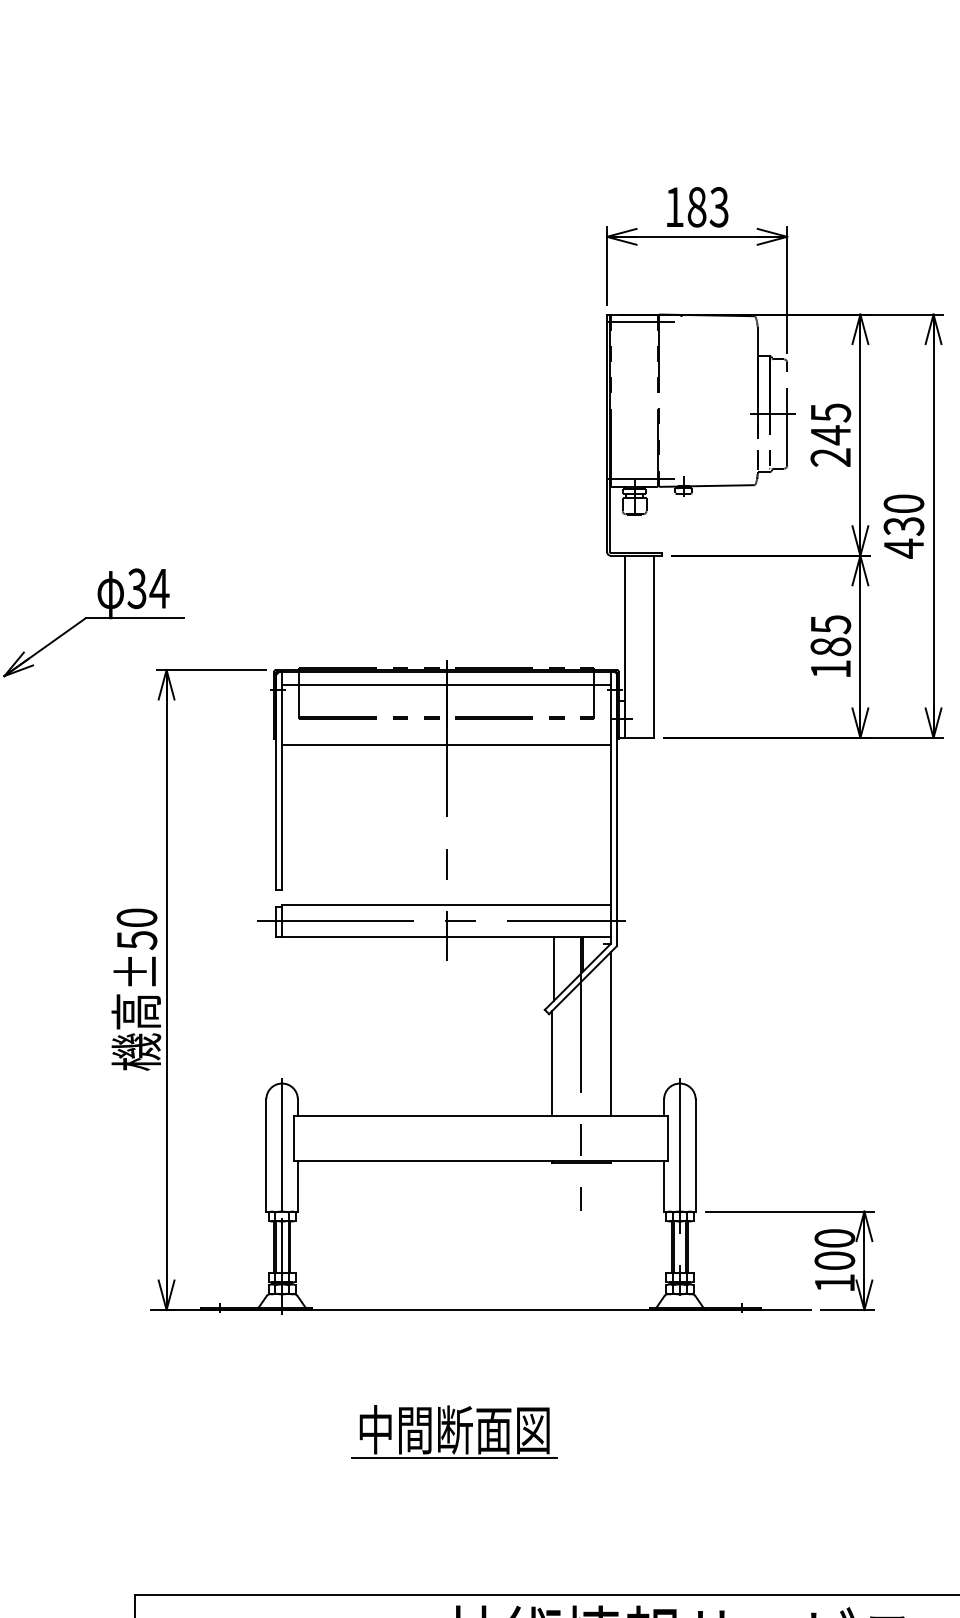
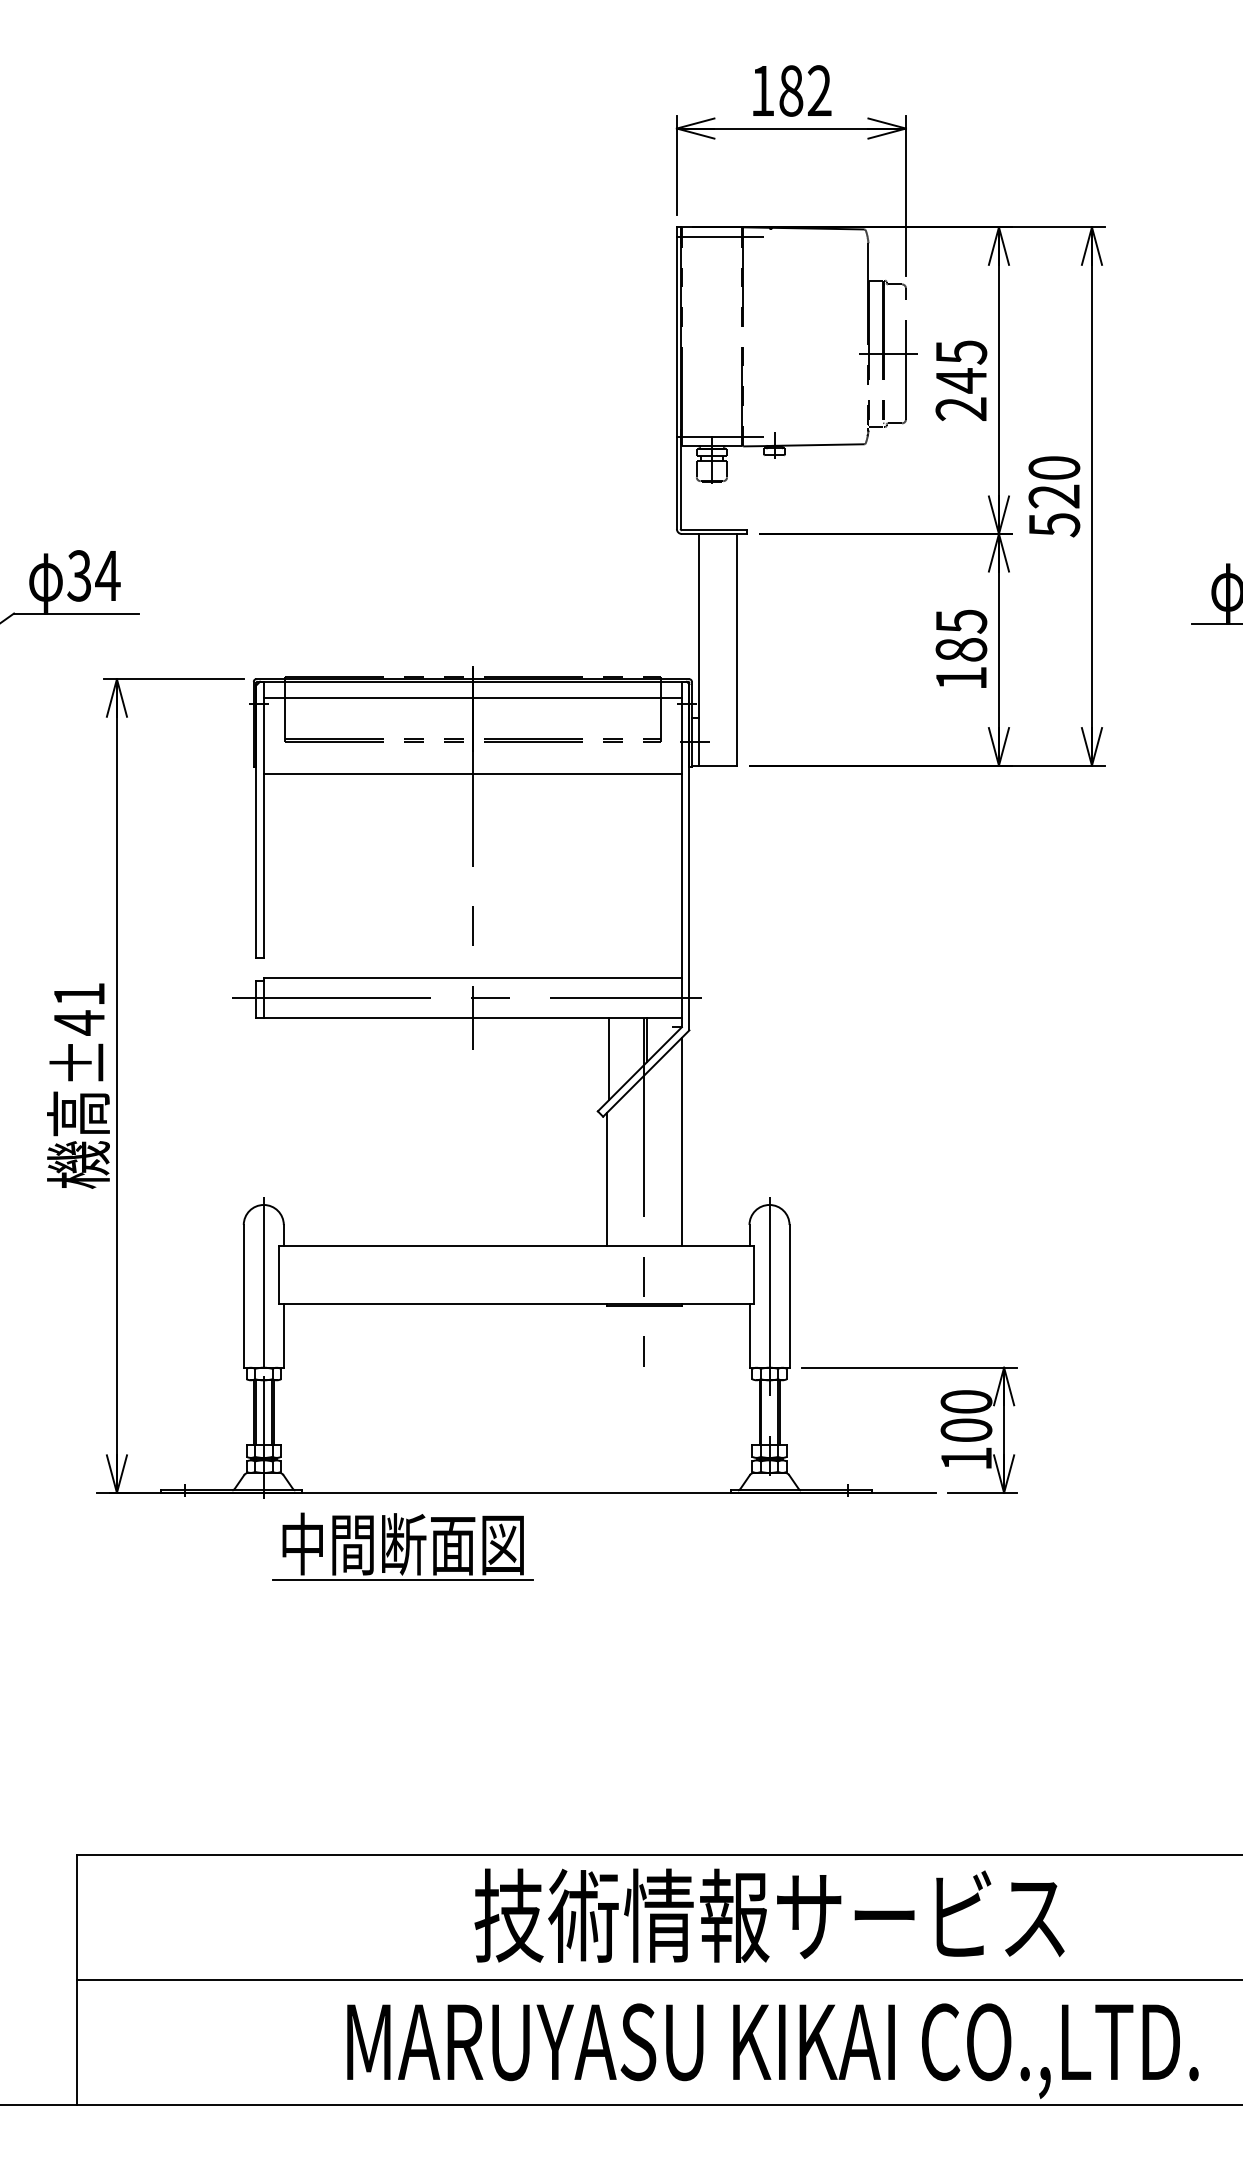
text: (719, 206) -> (819, 90), 183 -> 182
text: (904, 538) -> (1054, 511), 430 -> 520
text: (137, 929) -> (79, 1008), ±50 -> ±41
part: (454, 1431) -> (402, 1546), moved

